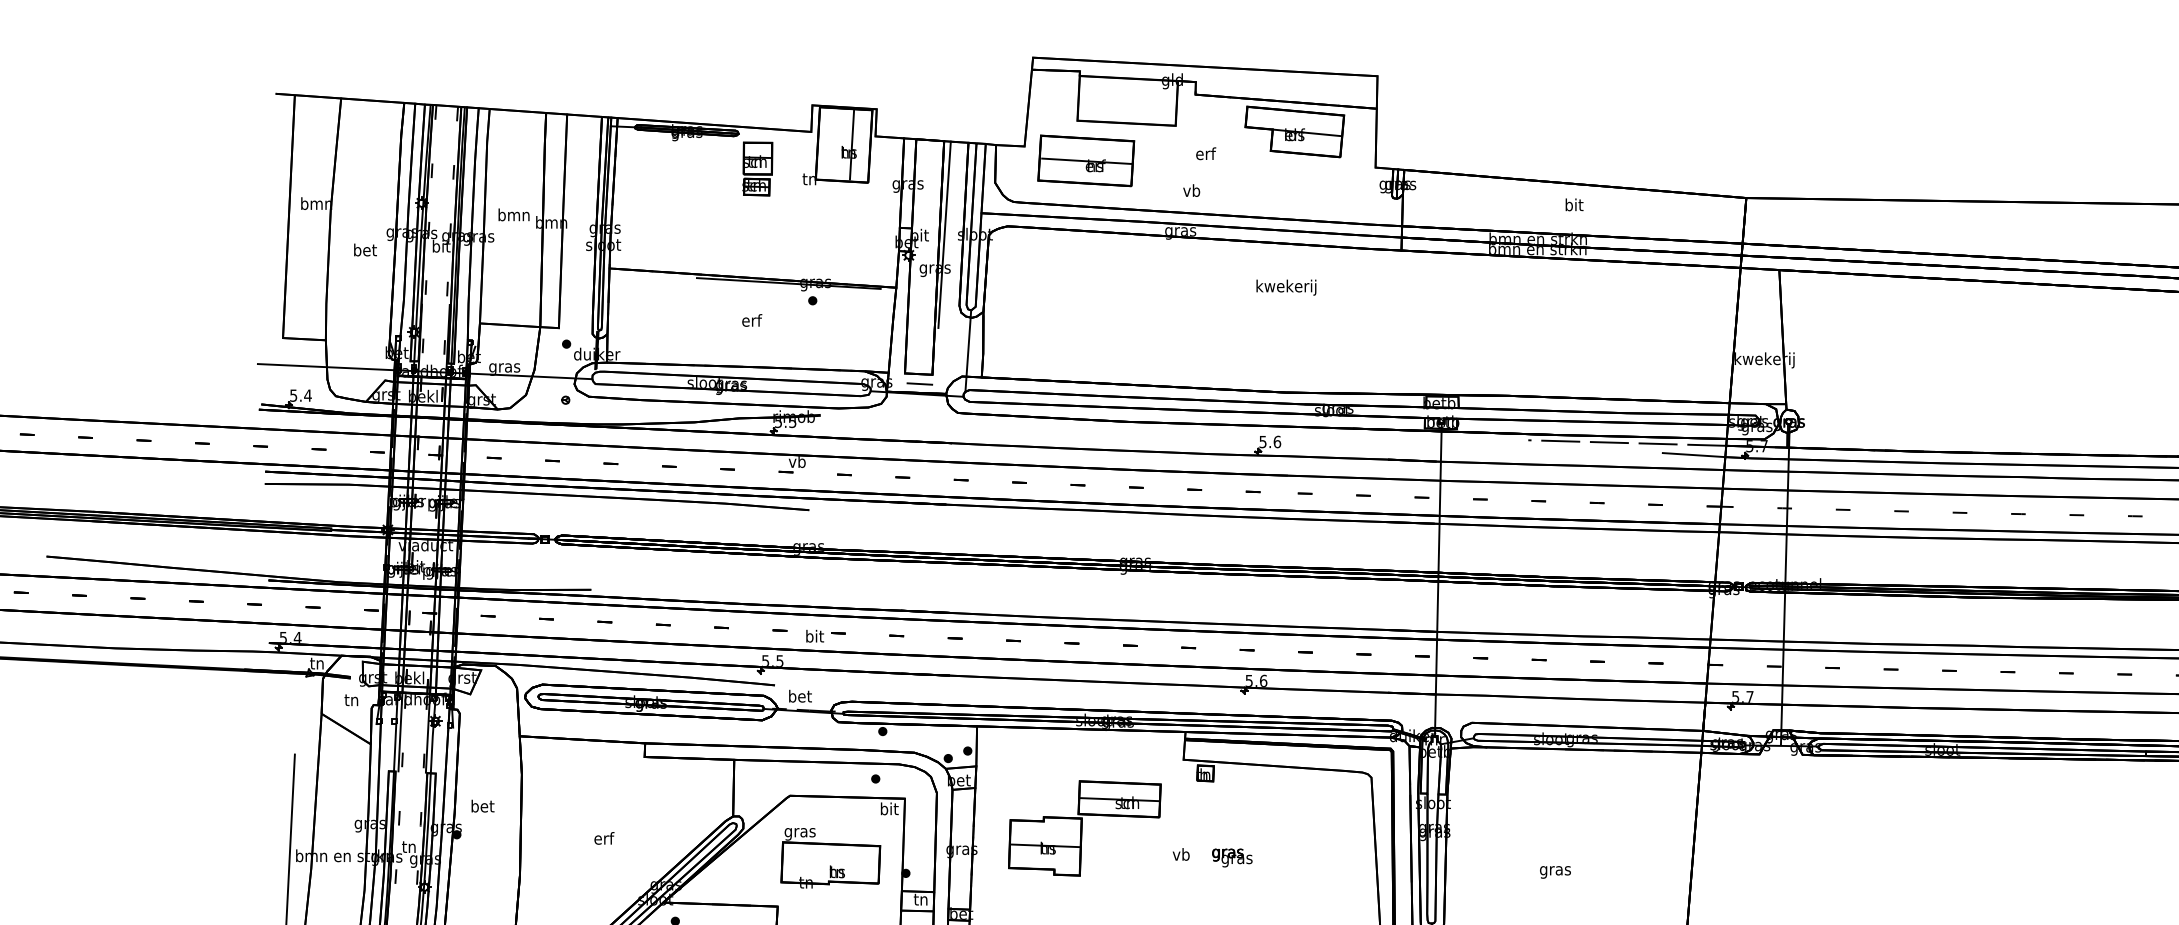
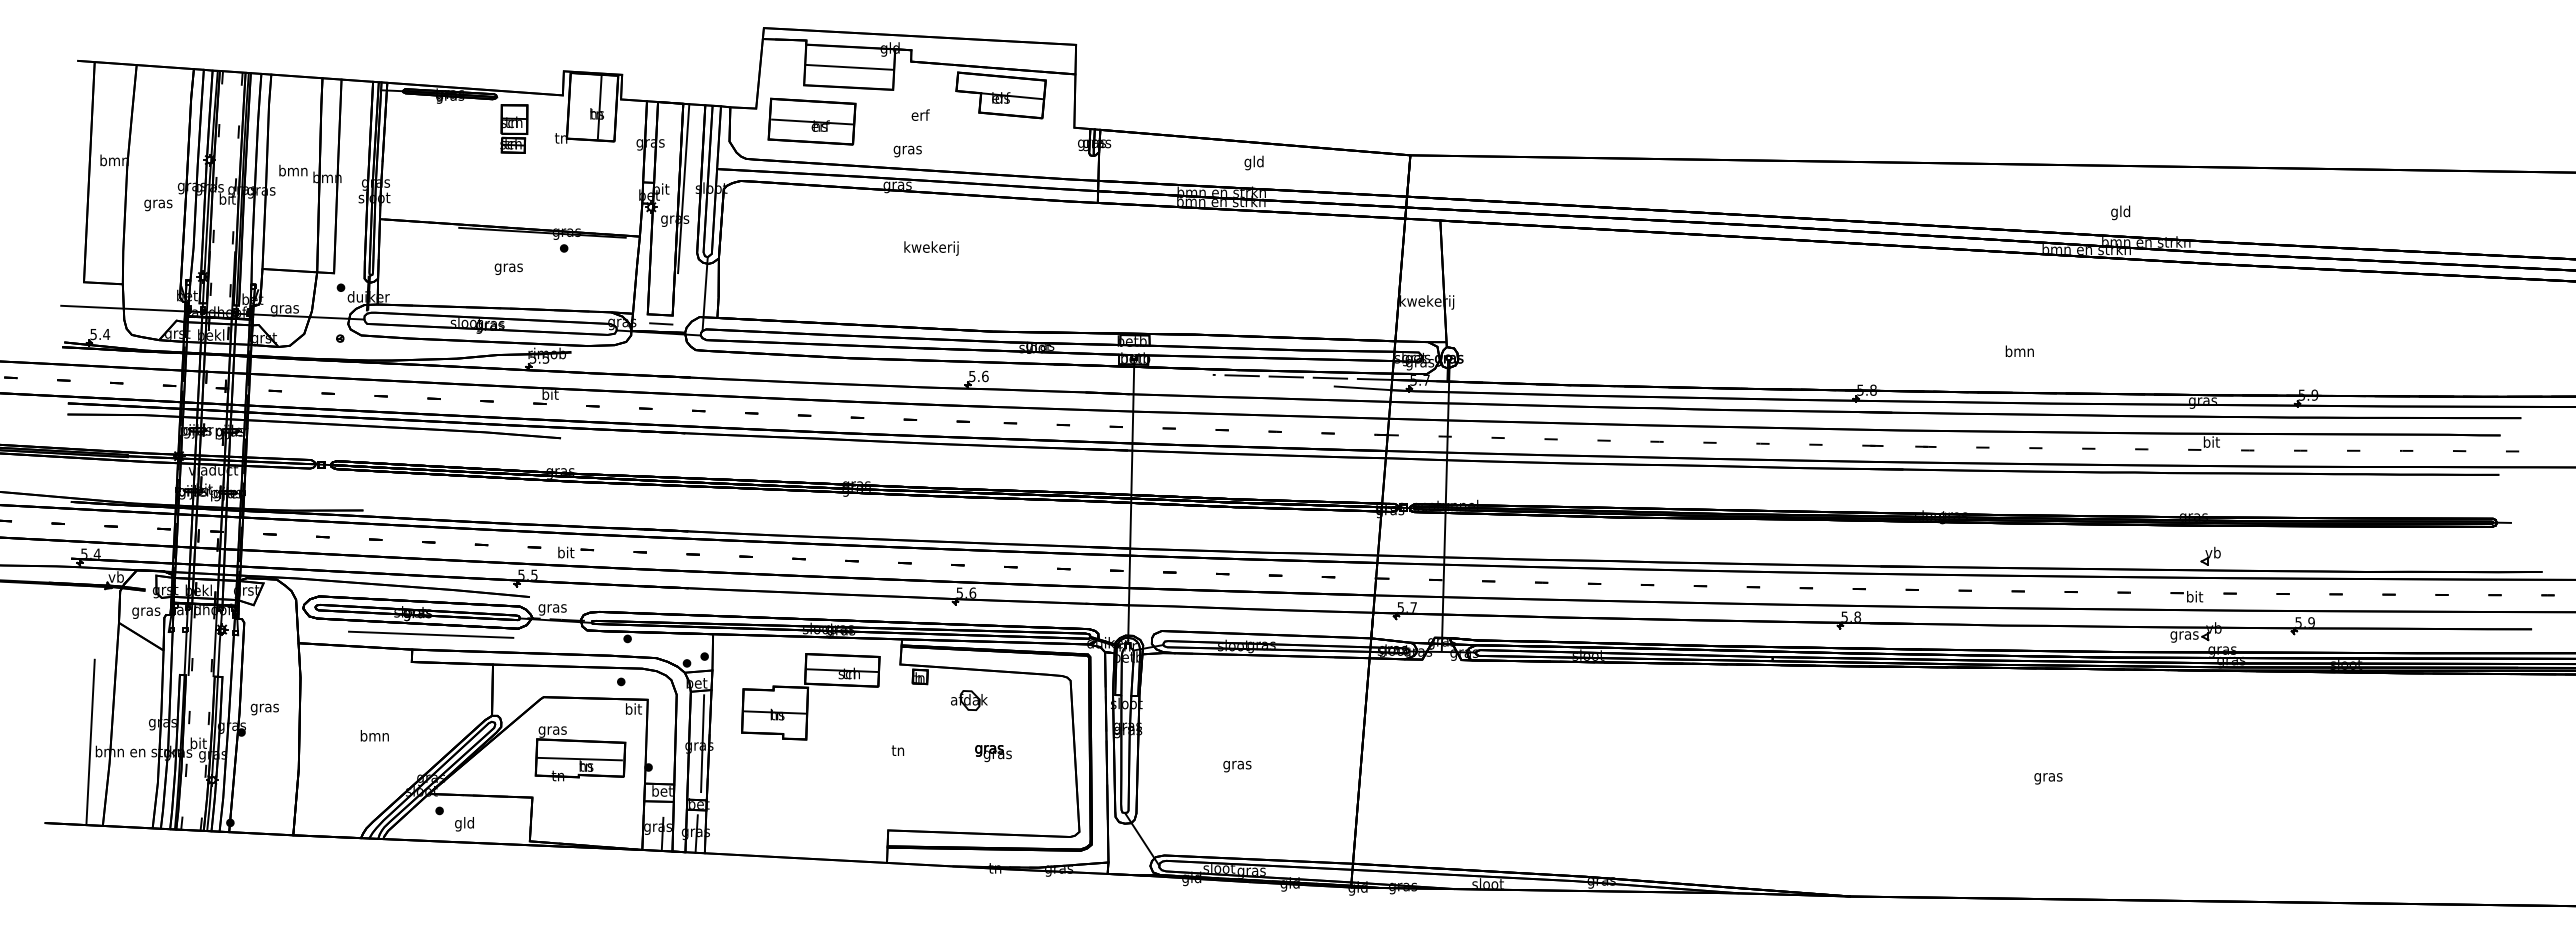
line: (1127, 100) -> (849, 66), added
text: (1191, 191) -> (907, 149), vb -> gras
text: (1573, 205) -> (1253, 162), bit -> gld
text: (365, 251) -> (158, 203), bet -> gras
text: (1286, 287) -> (931, 248), moved
text: (751, 321) -> (508, 267), erf -> gras
text: (797, 461) -> (550, 394), vb -> bit
text: (318, 662) -> (116, 576), tn -> vb
text: (799, 697) -> (552, 608), bet -> gras
text: (351, 701) -> (146, 611), tn -> gras
line: (666, 726) -> (431, 634), added
part: (1259, 799) -> (969, 700), added
text: (482, 807) -> (264, 707), bet -> gras
part: (1084, 828) -> (810, 696), moved
text: (603, 838) -> (374, 735), erf -> bmn
text: (409, 846) -> (198, 743), tn -> bit
line: (965, 846) -> (702, 743), added
text: (1180, 854) -> (897, 750), vb -> tn
text: (1232, 857) -> (993, 753), moved
line: (829, 863) -> (579, 758), added
text: (921, 898) -> (662, 790), tn -> bet

